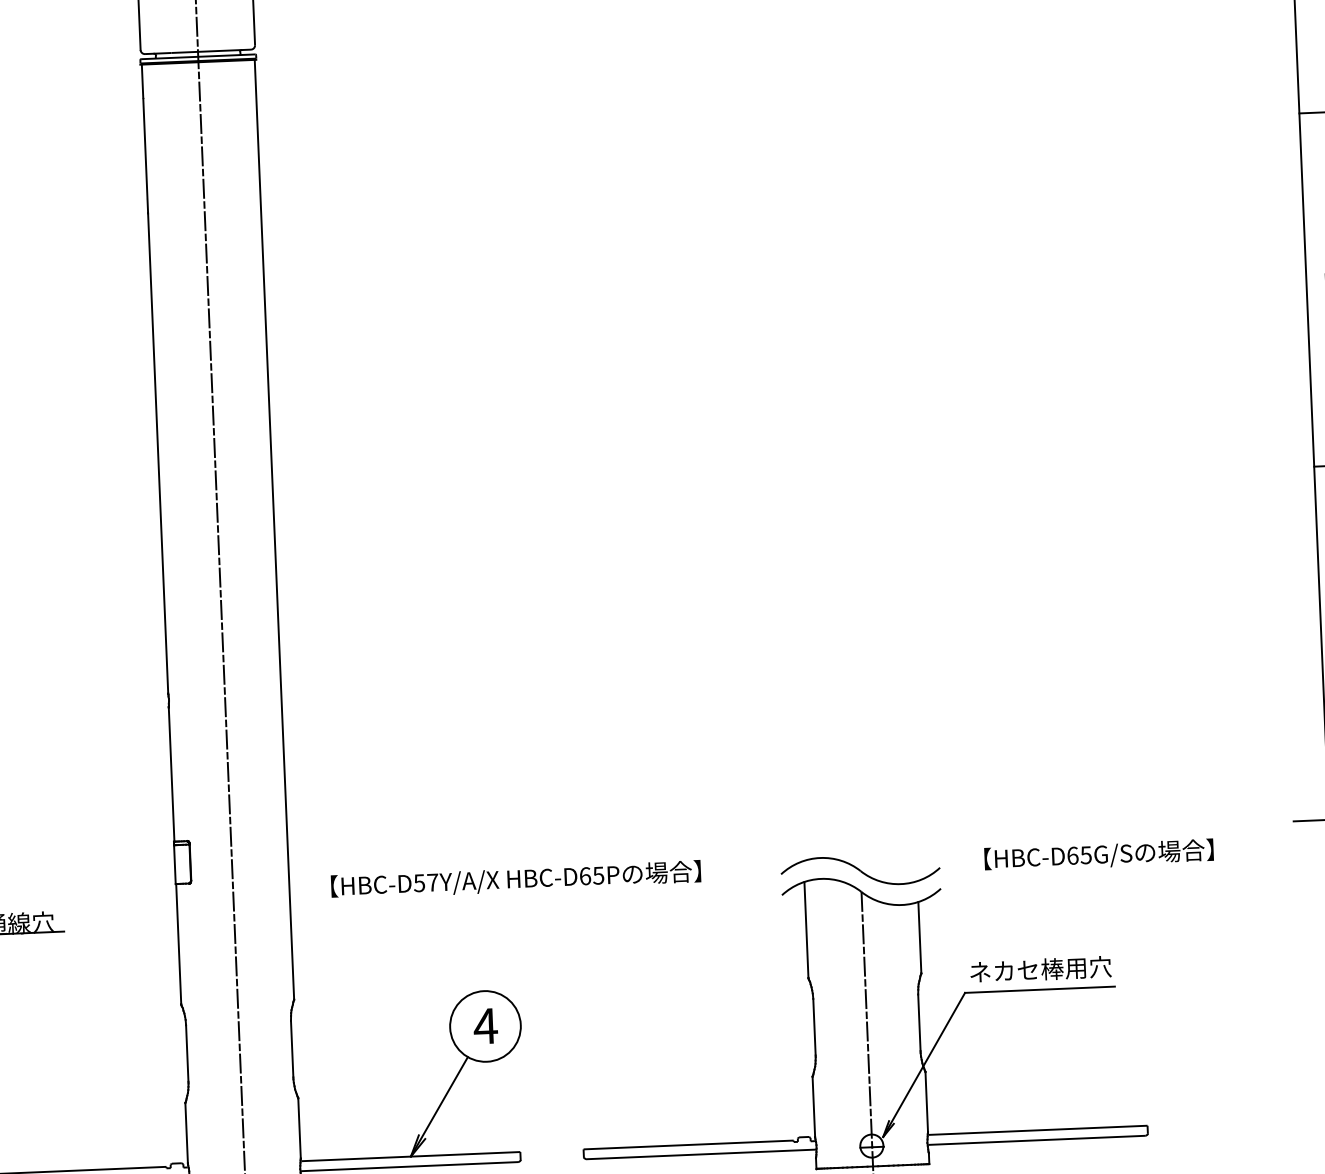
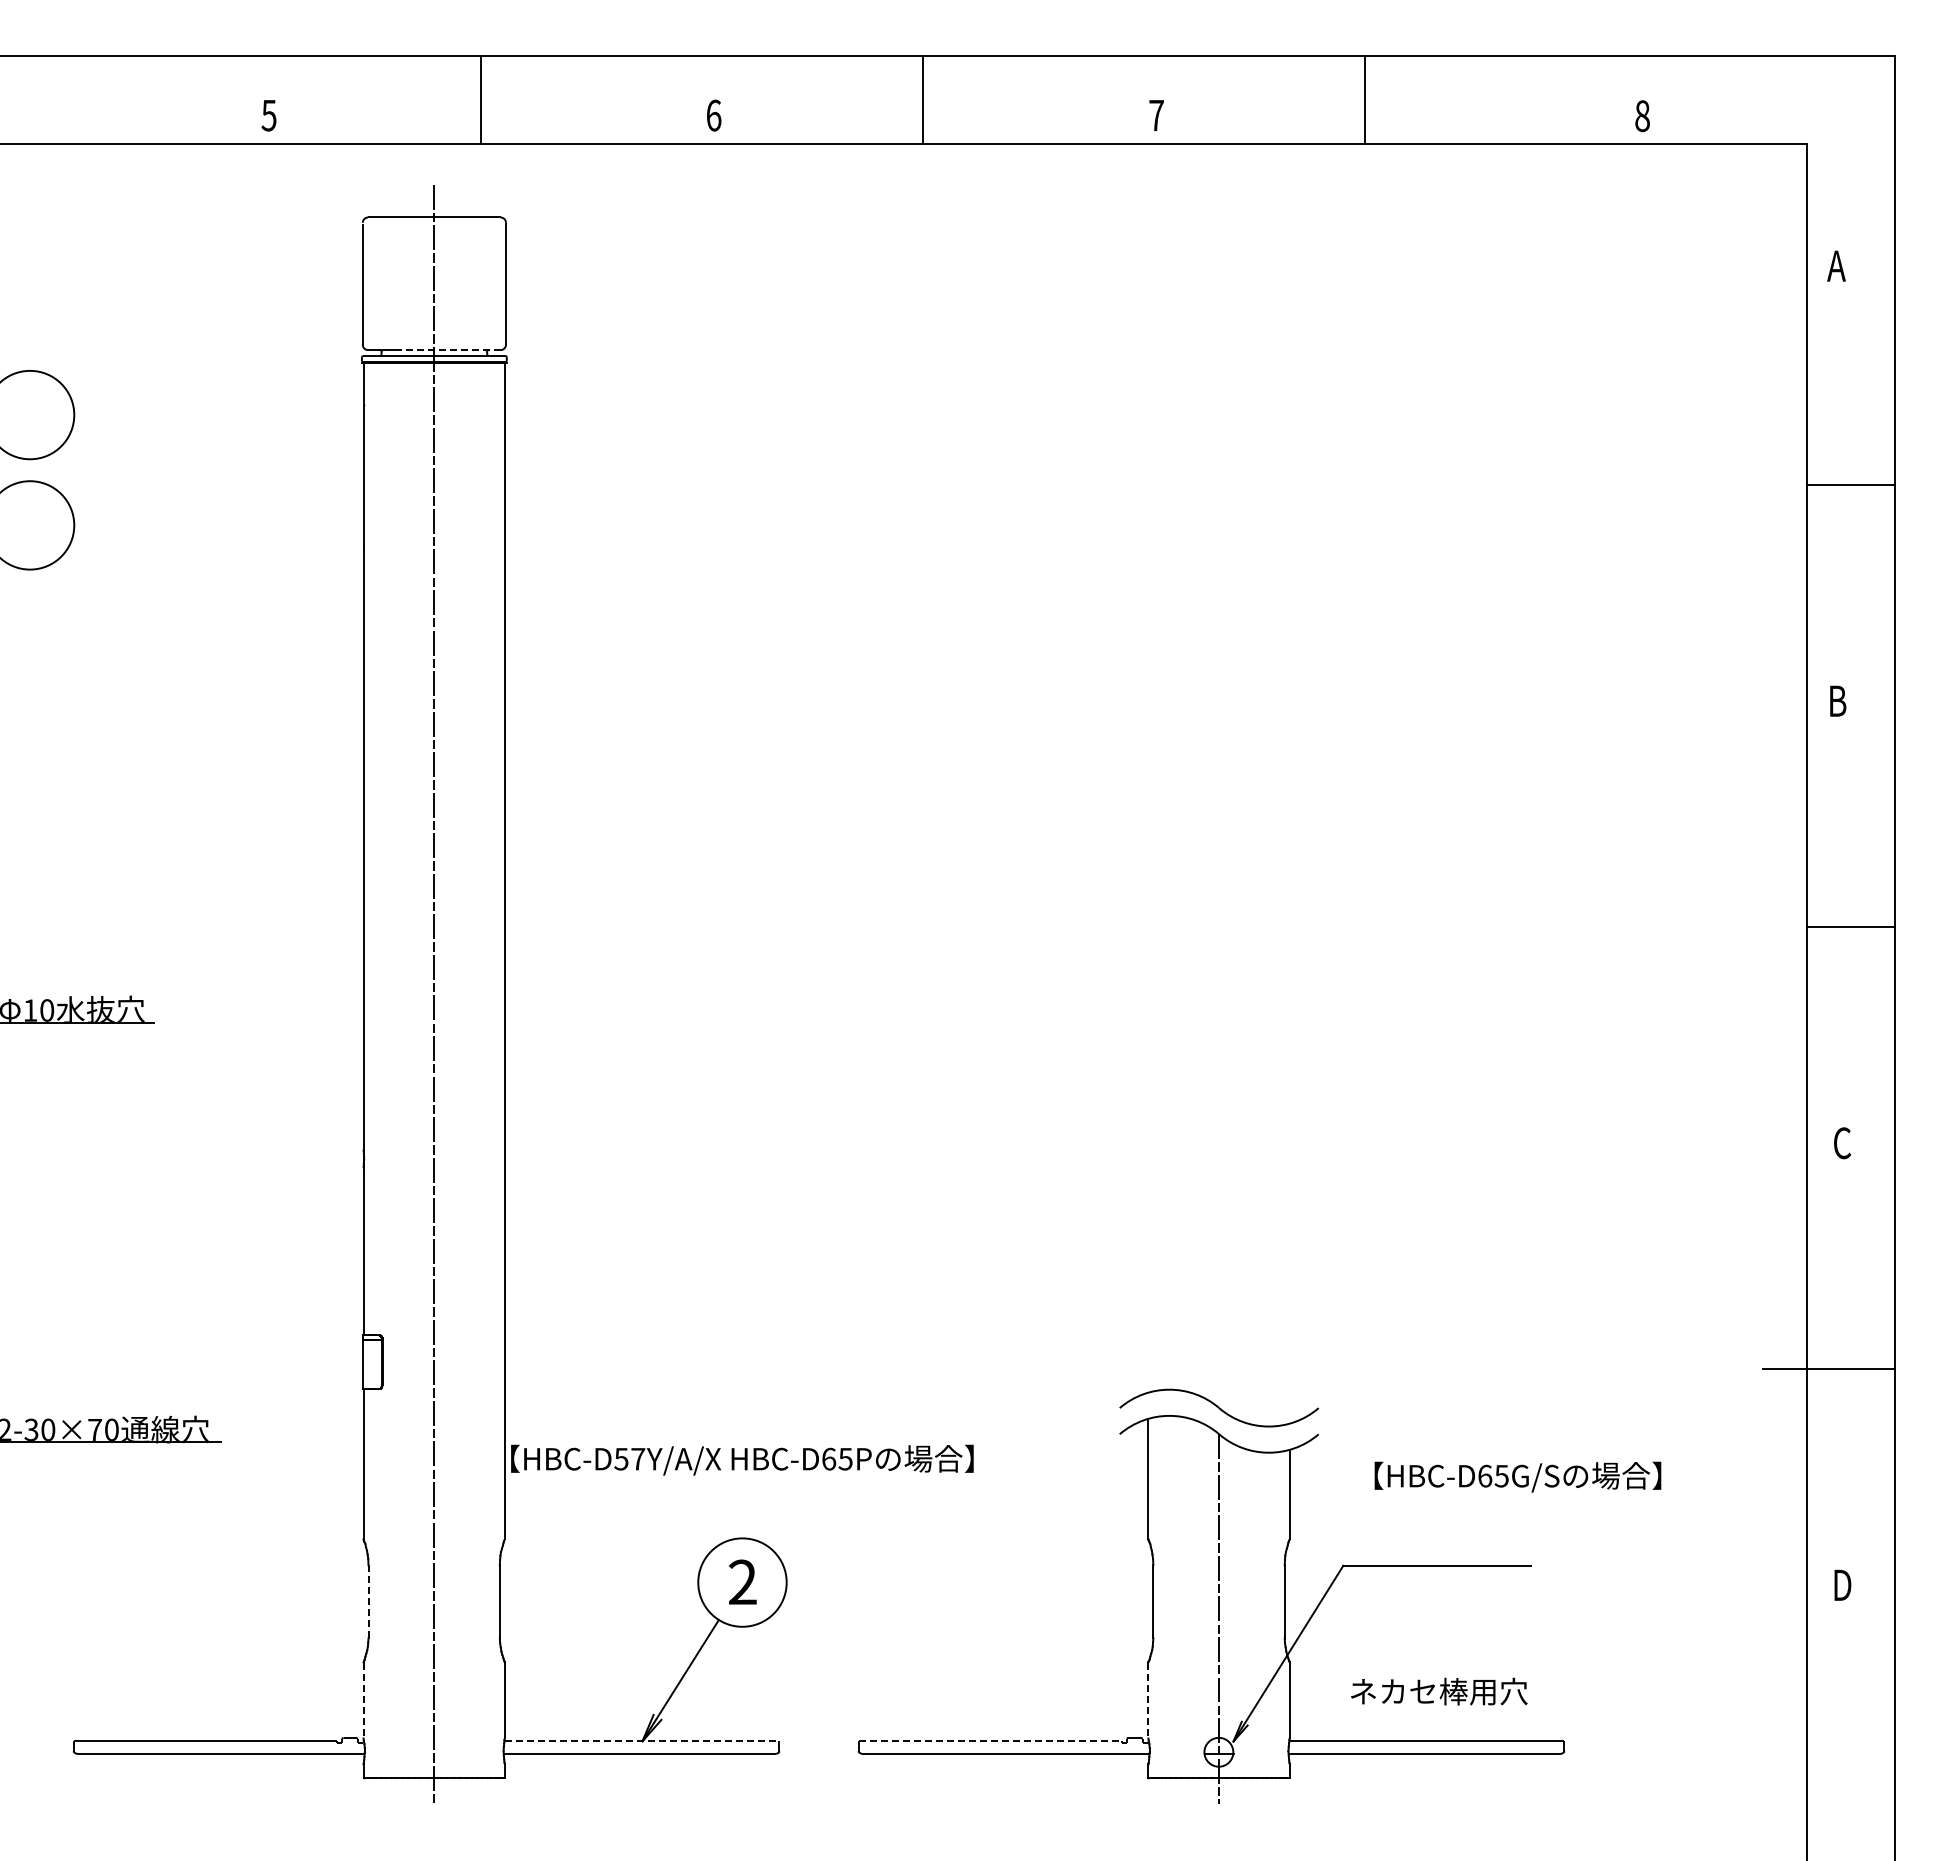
line: (210, 51) -> (450, 350), solid -> dashed
text: (1098, 854) -> (1517, 1476), moved
text: (516, 879) -> (742, 1459), moved
text: (1041, 969) -> (1439, 1691), moved
text: (485, 1025) -> (742, 1581), 4 -> 2
line: (187, 1054) -> (368, 1601), solid -> dashed
line: (813, 1107) -> (1148, 1700), solid -> dashed
line: (186, 1133) -> (363, 1700), solid -> dashed
line: (689, 1145) -> (990, 1741), solid -> dashed
line: (410, 1156) -> (642, 1741), solid -> dashed

